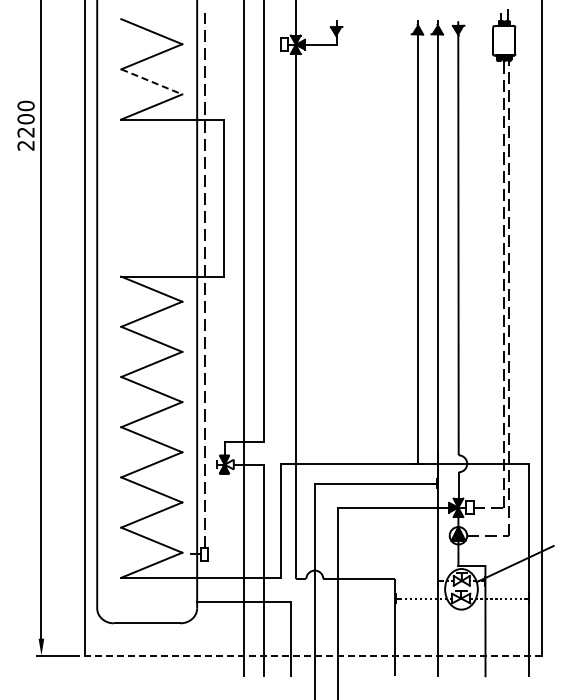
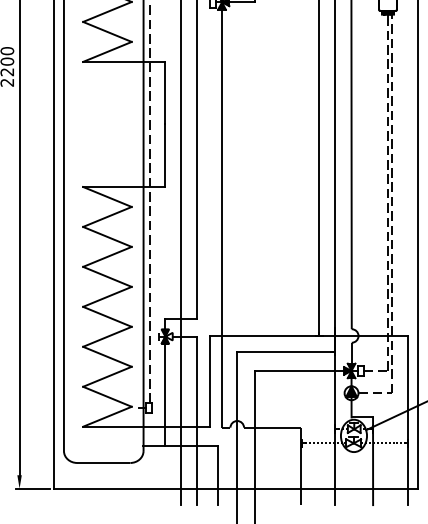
line: (151, 81) -> (107, 31), dashed -> solid
line: (224, 538) -> (165, 395), added
line: (313, 655) -> (236, 488), dashed -> solid

